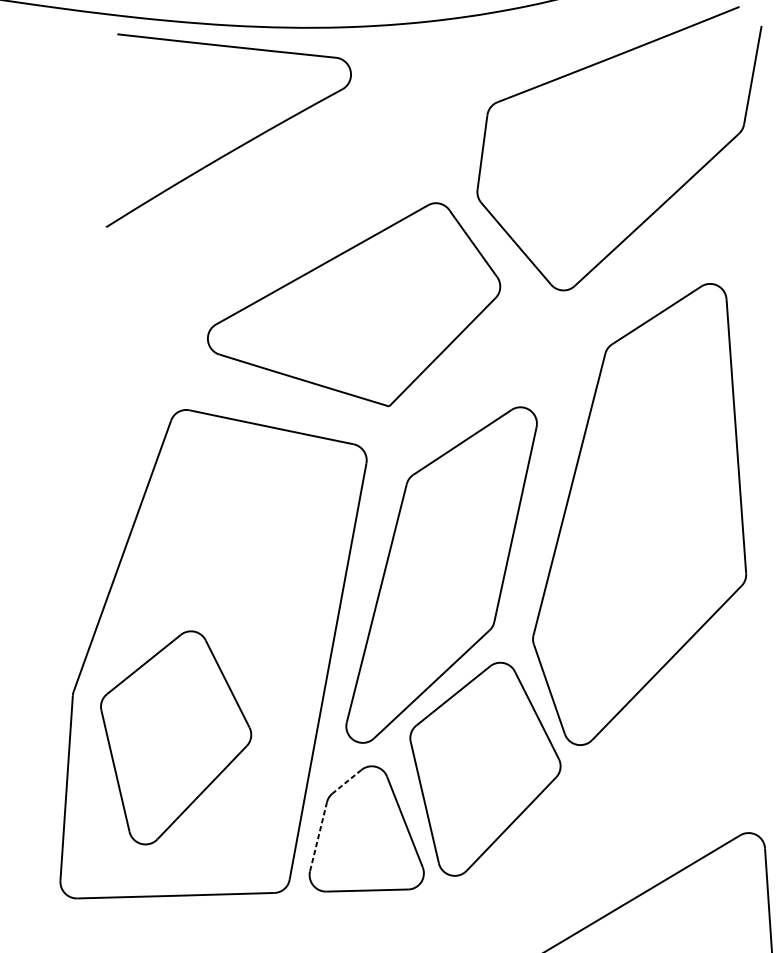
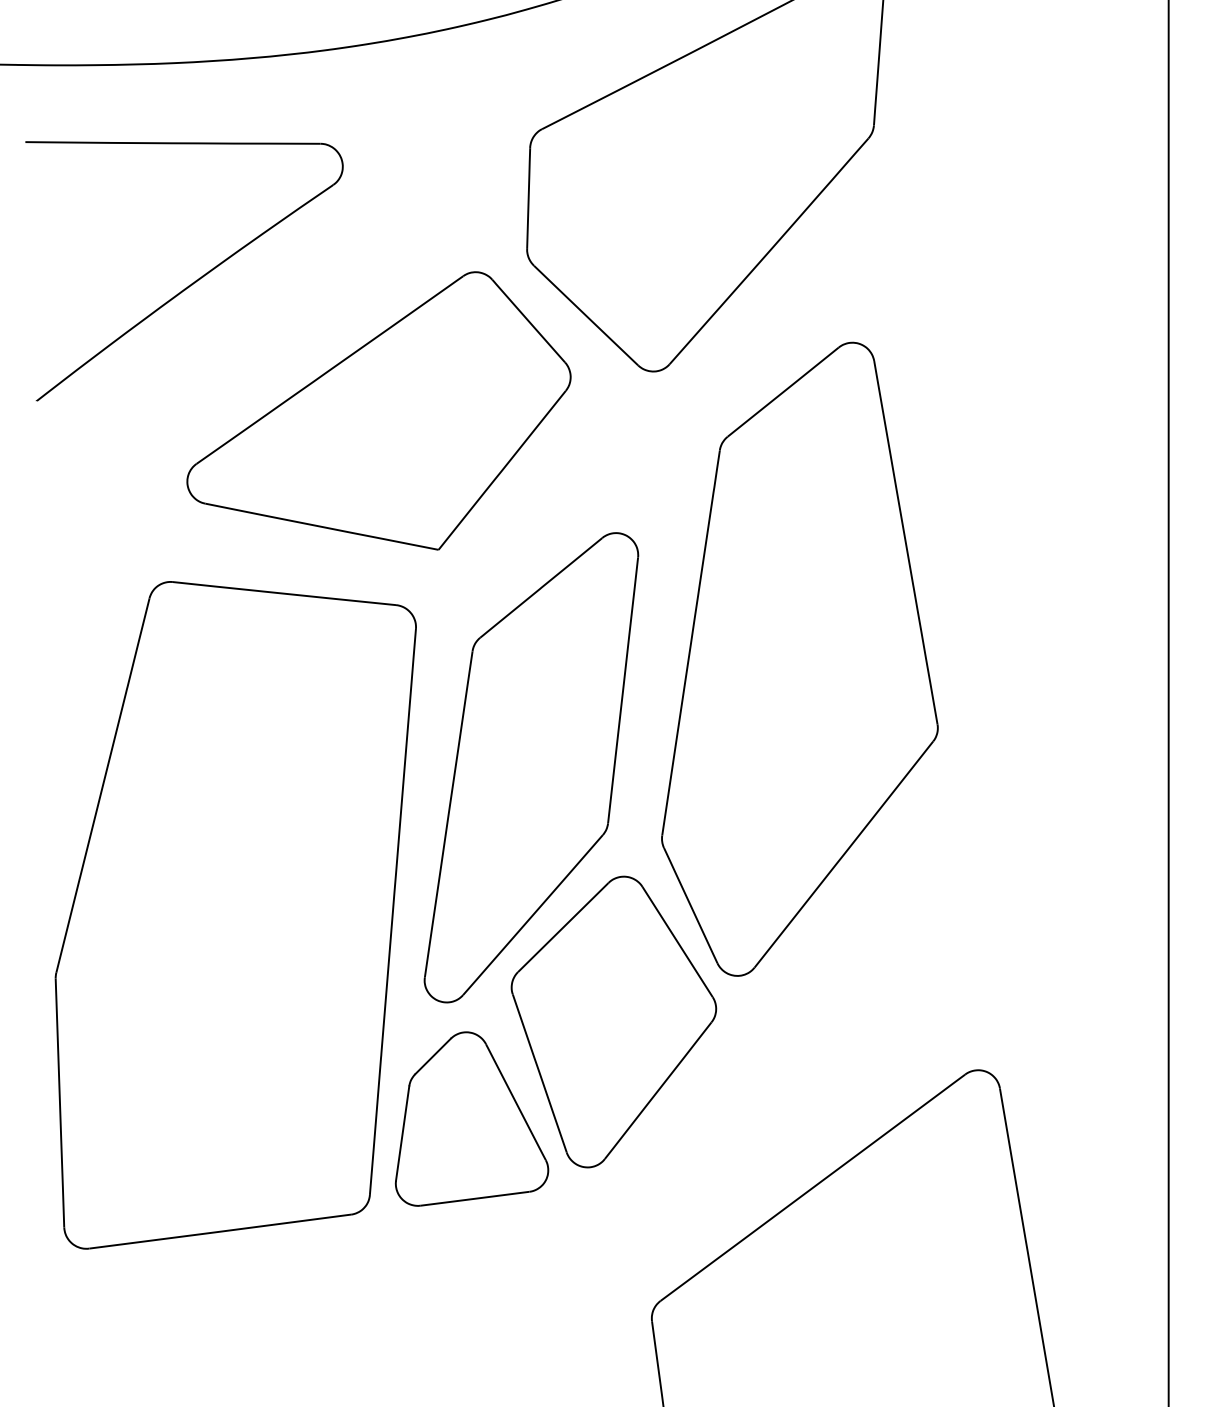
part: (230, 151) -> (192, 282), moved
part: (174, 738) -> (196, 1021), removed
line: (346, 781) -> (432, 1056), dashed -> solid
line: (318, 836) -> (402, 1133), dashed -> solid

